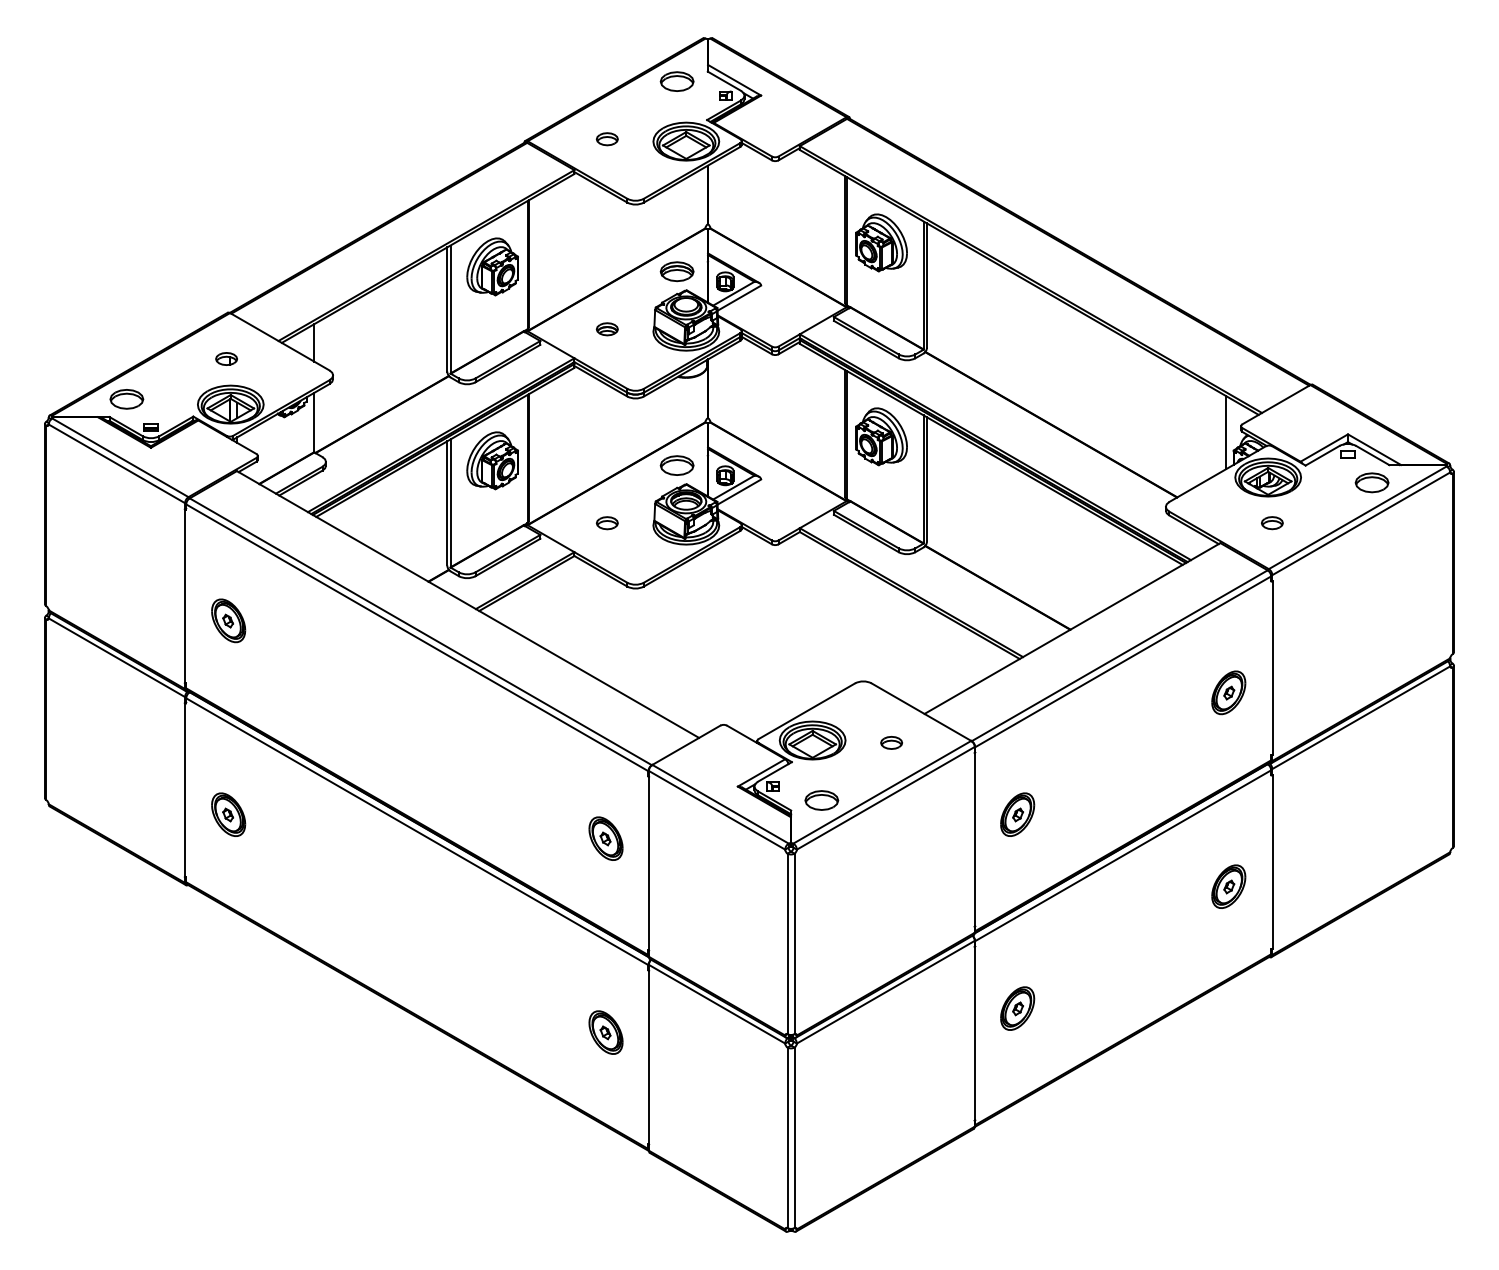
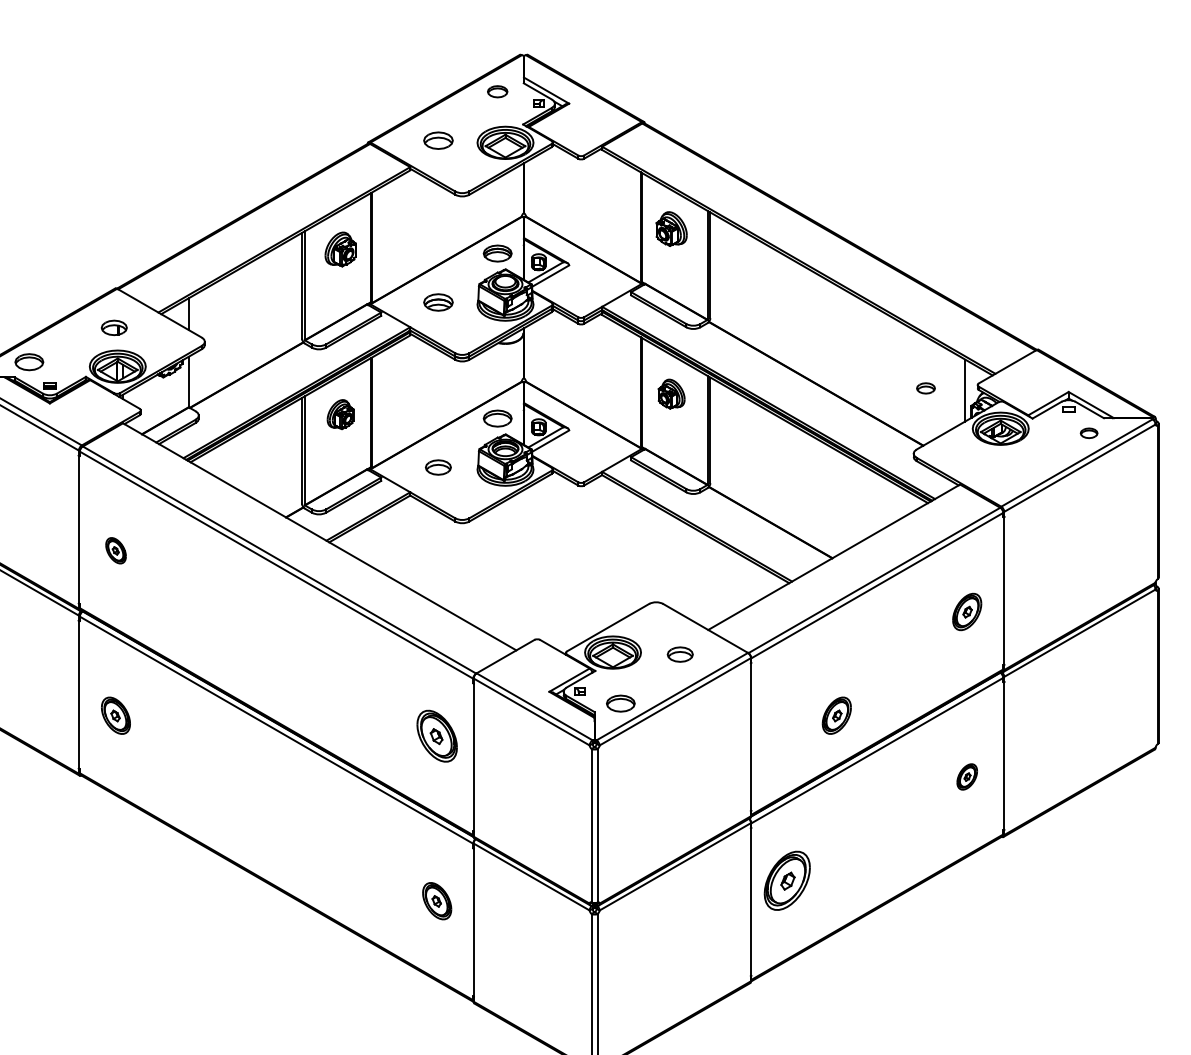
part: (676, 81) -> (497, 91), size x0.7
part: (606, 139) -> (437, 141), size x1.6
part: (881, 242) -> (671, 228), size x0.7
part: (492, 266) -> (340, 249), size x0.7
part: (606, 329) -> (437, 302), size x1.6
part: (226, 358) -> (114, 327), size x1.4
part: (881, 436) -> (671, 393), size x0.6
part: (492, 460) -> (340, 414), size x0.6
part: (1371, 482) -> (1088, 432), size x0.6
part: (606, 523) -> (437, 467), size x1.4
part: (1272, 523) -> (926, 388), moved
part: (228, 620) -> (115, 550), size x0.7
part: (891, 742) -> (680, 654), size x1.4
part: (1017, 814) -> (836, 715), moved
part: (605, 838) -> (436, 735), size x1.4
part: (1228, 886) -> (966, 776), size x0.7
part: (1017, 1008) -> (787, 880), size x1.6

